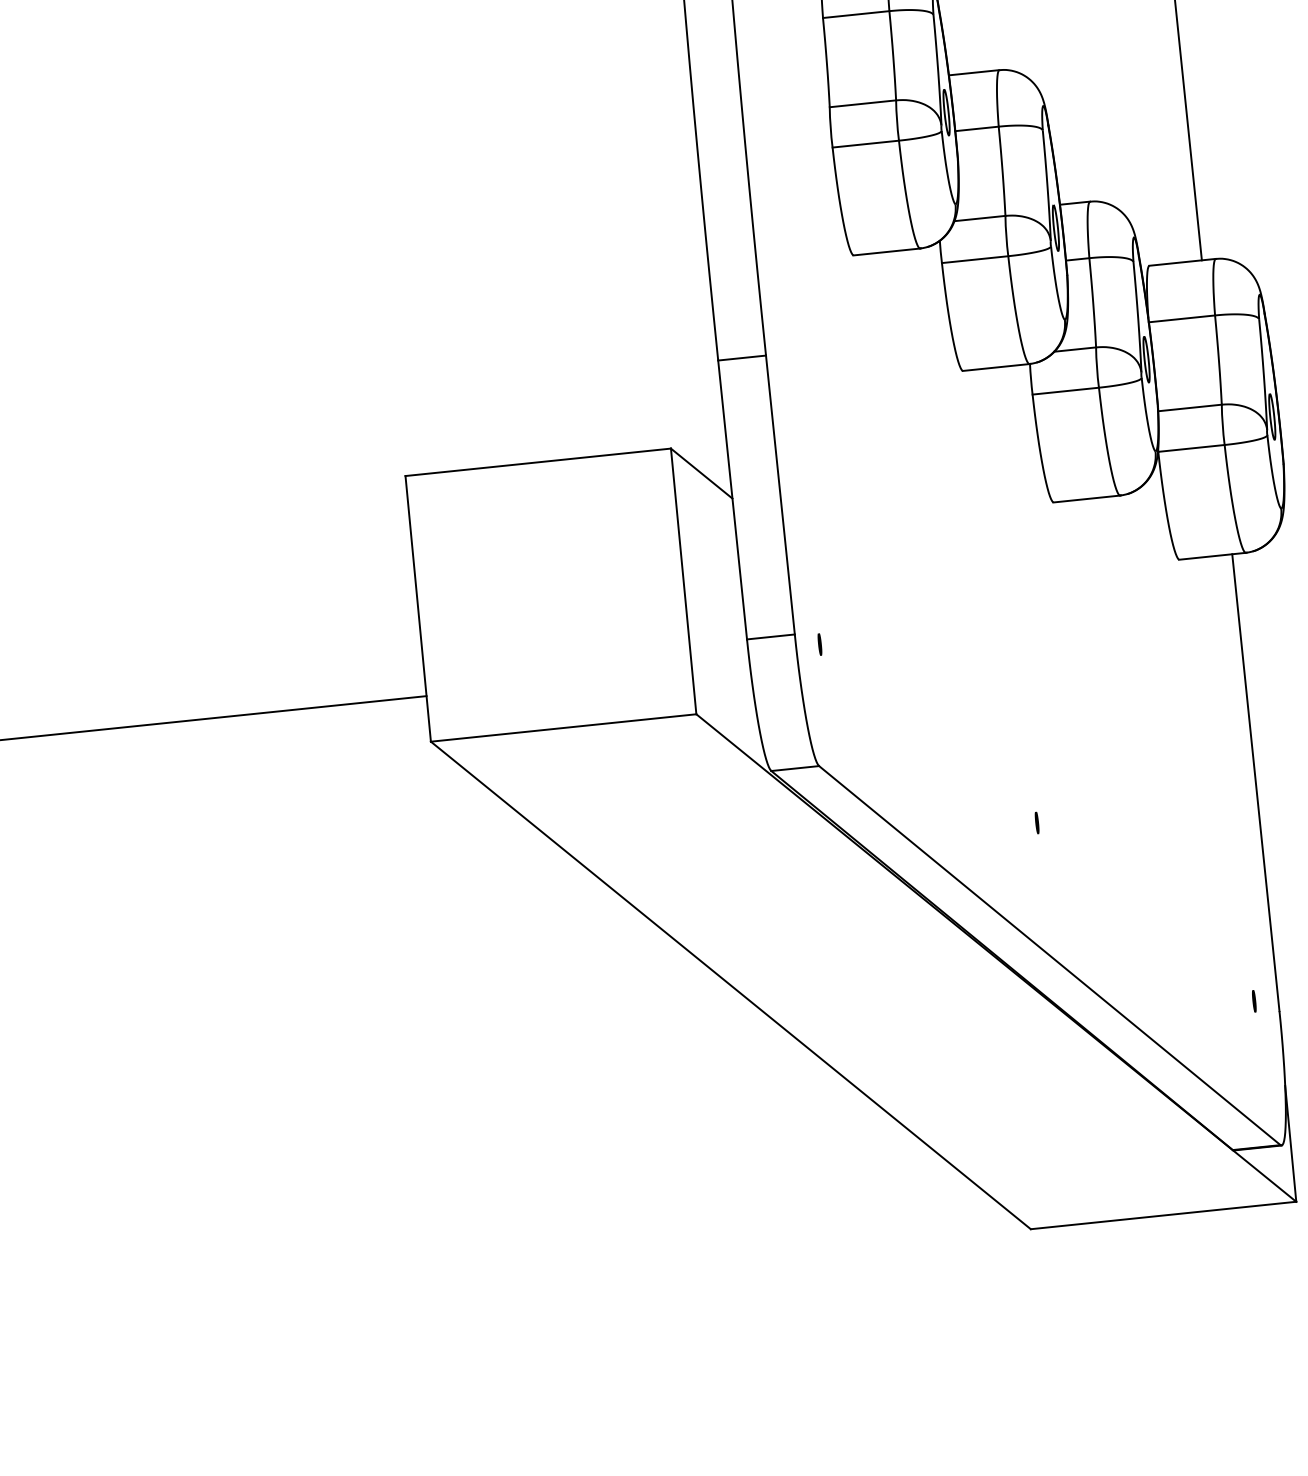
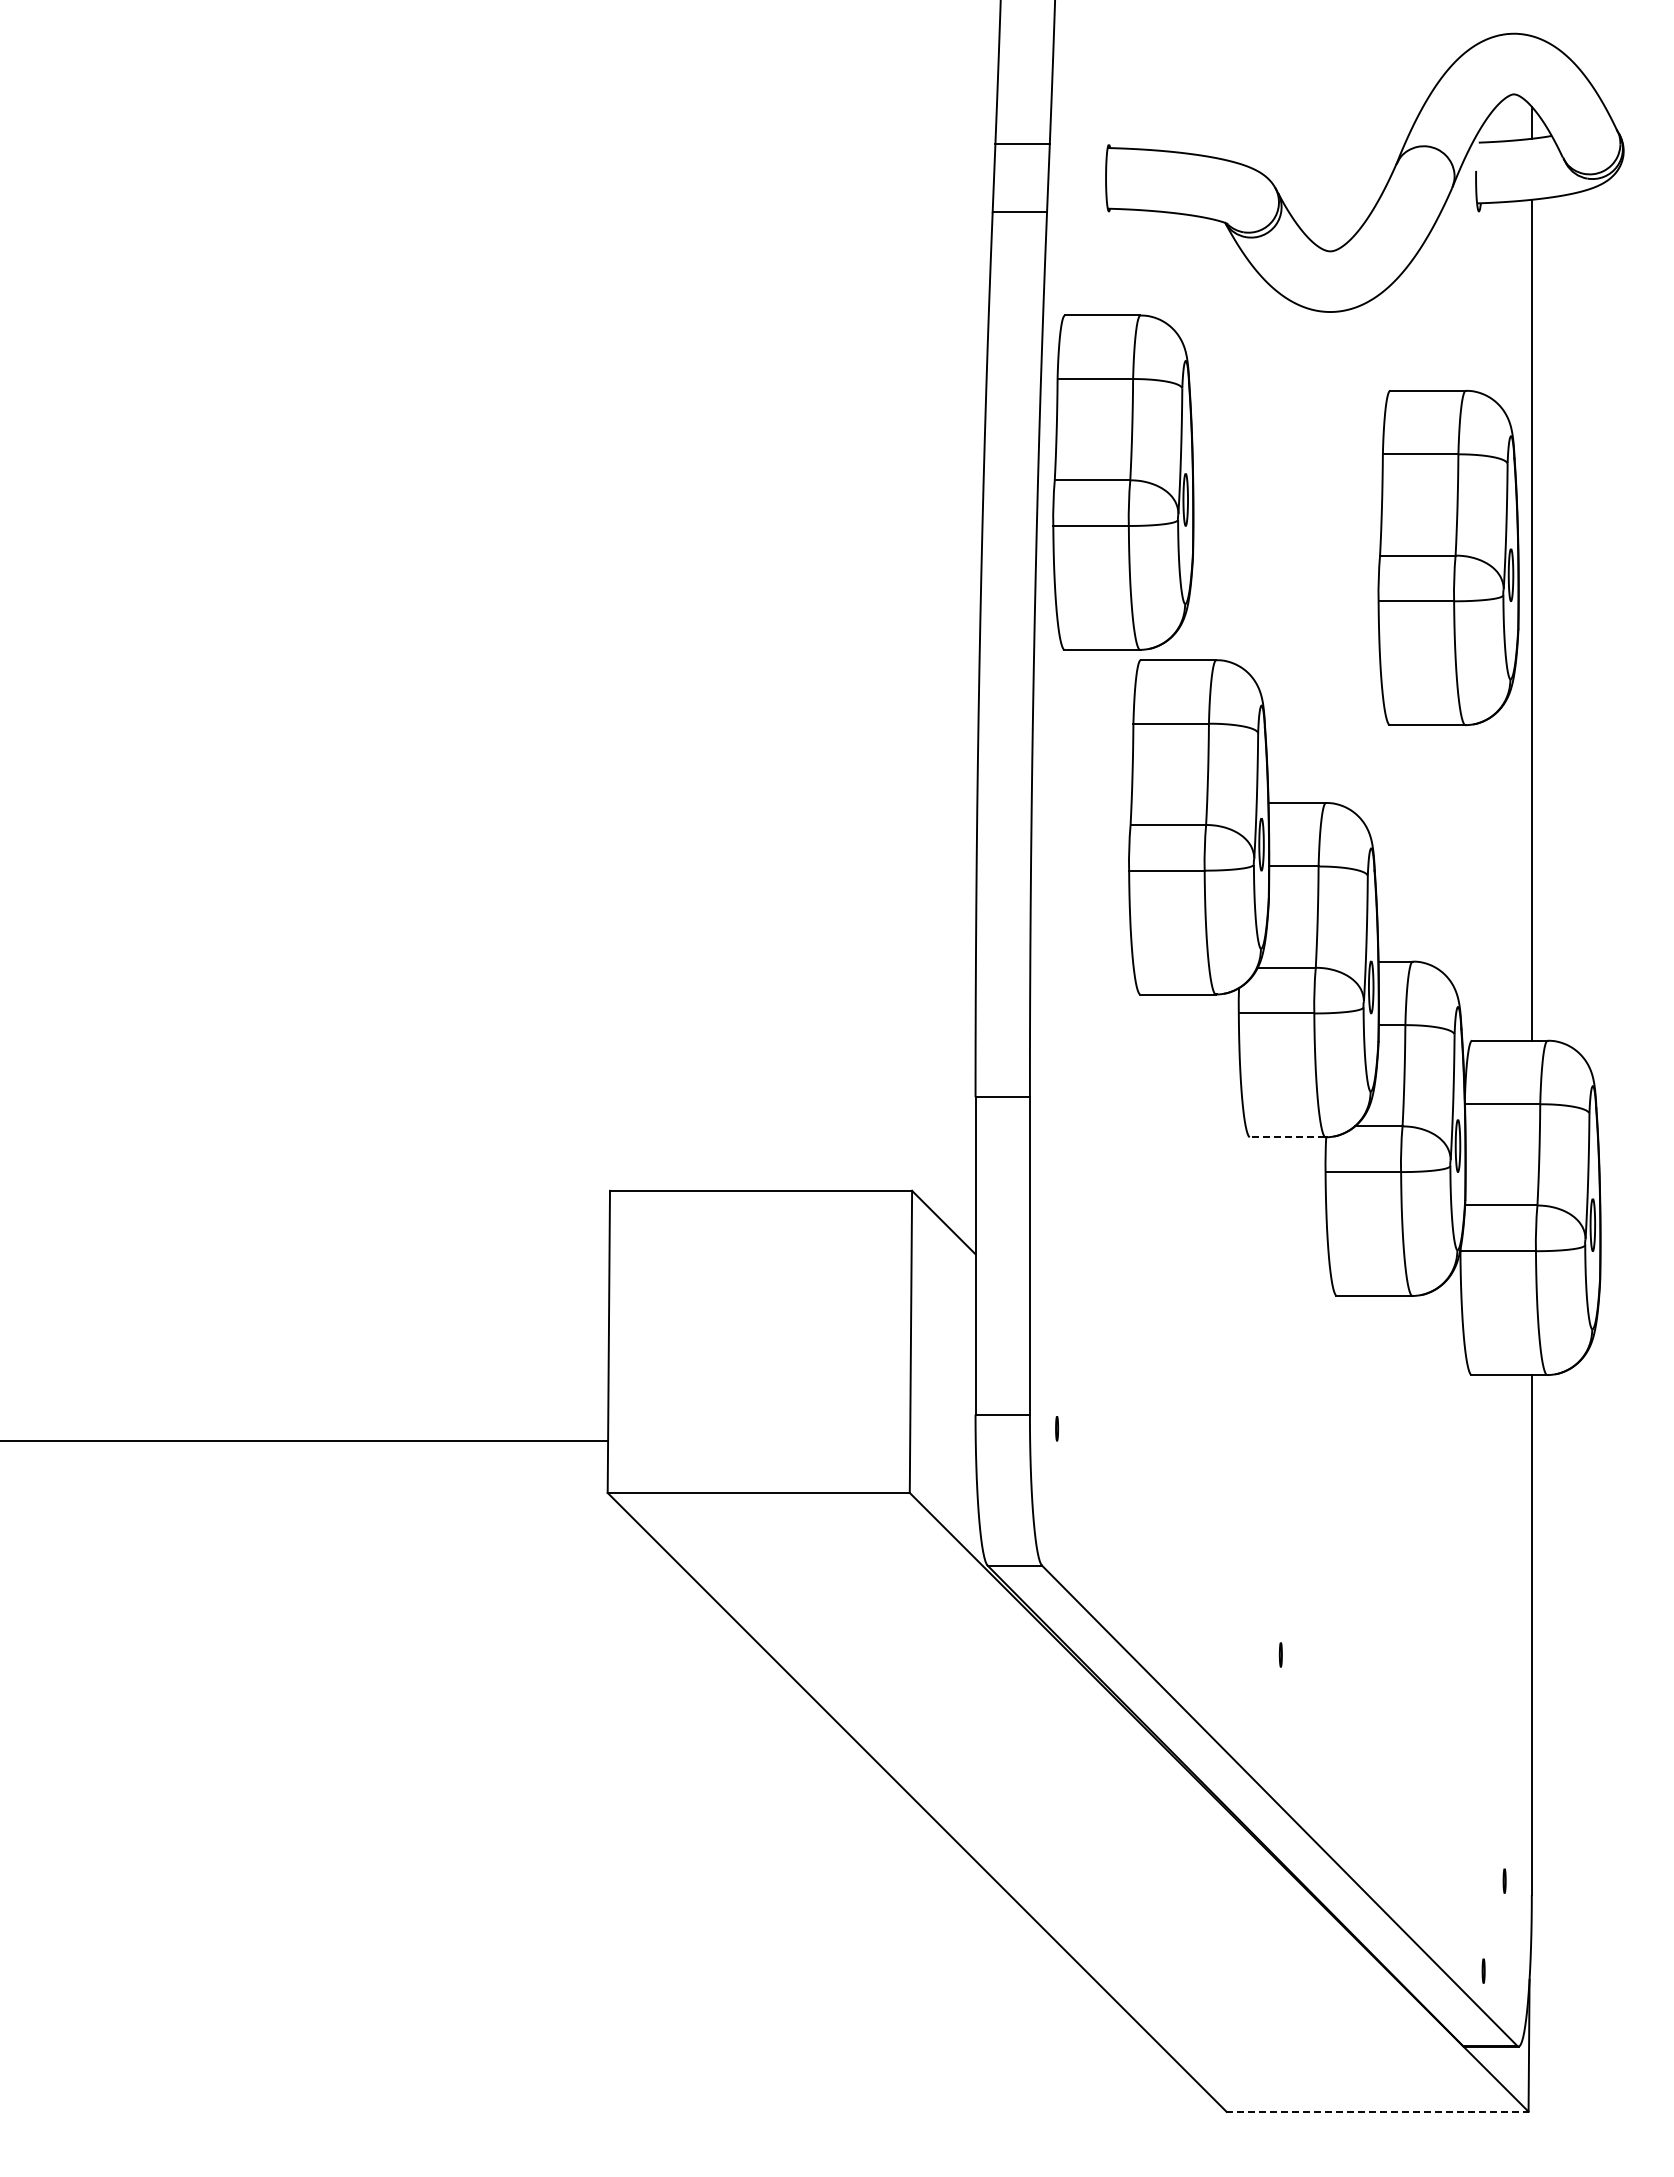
line: (995, 367) -> (1287, 1137), solid -> dashed
line: (1243, 1081) -> (1483, 1970), added
line: (1164, 1215) -> (1378, 2111), solid -> dashed

